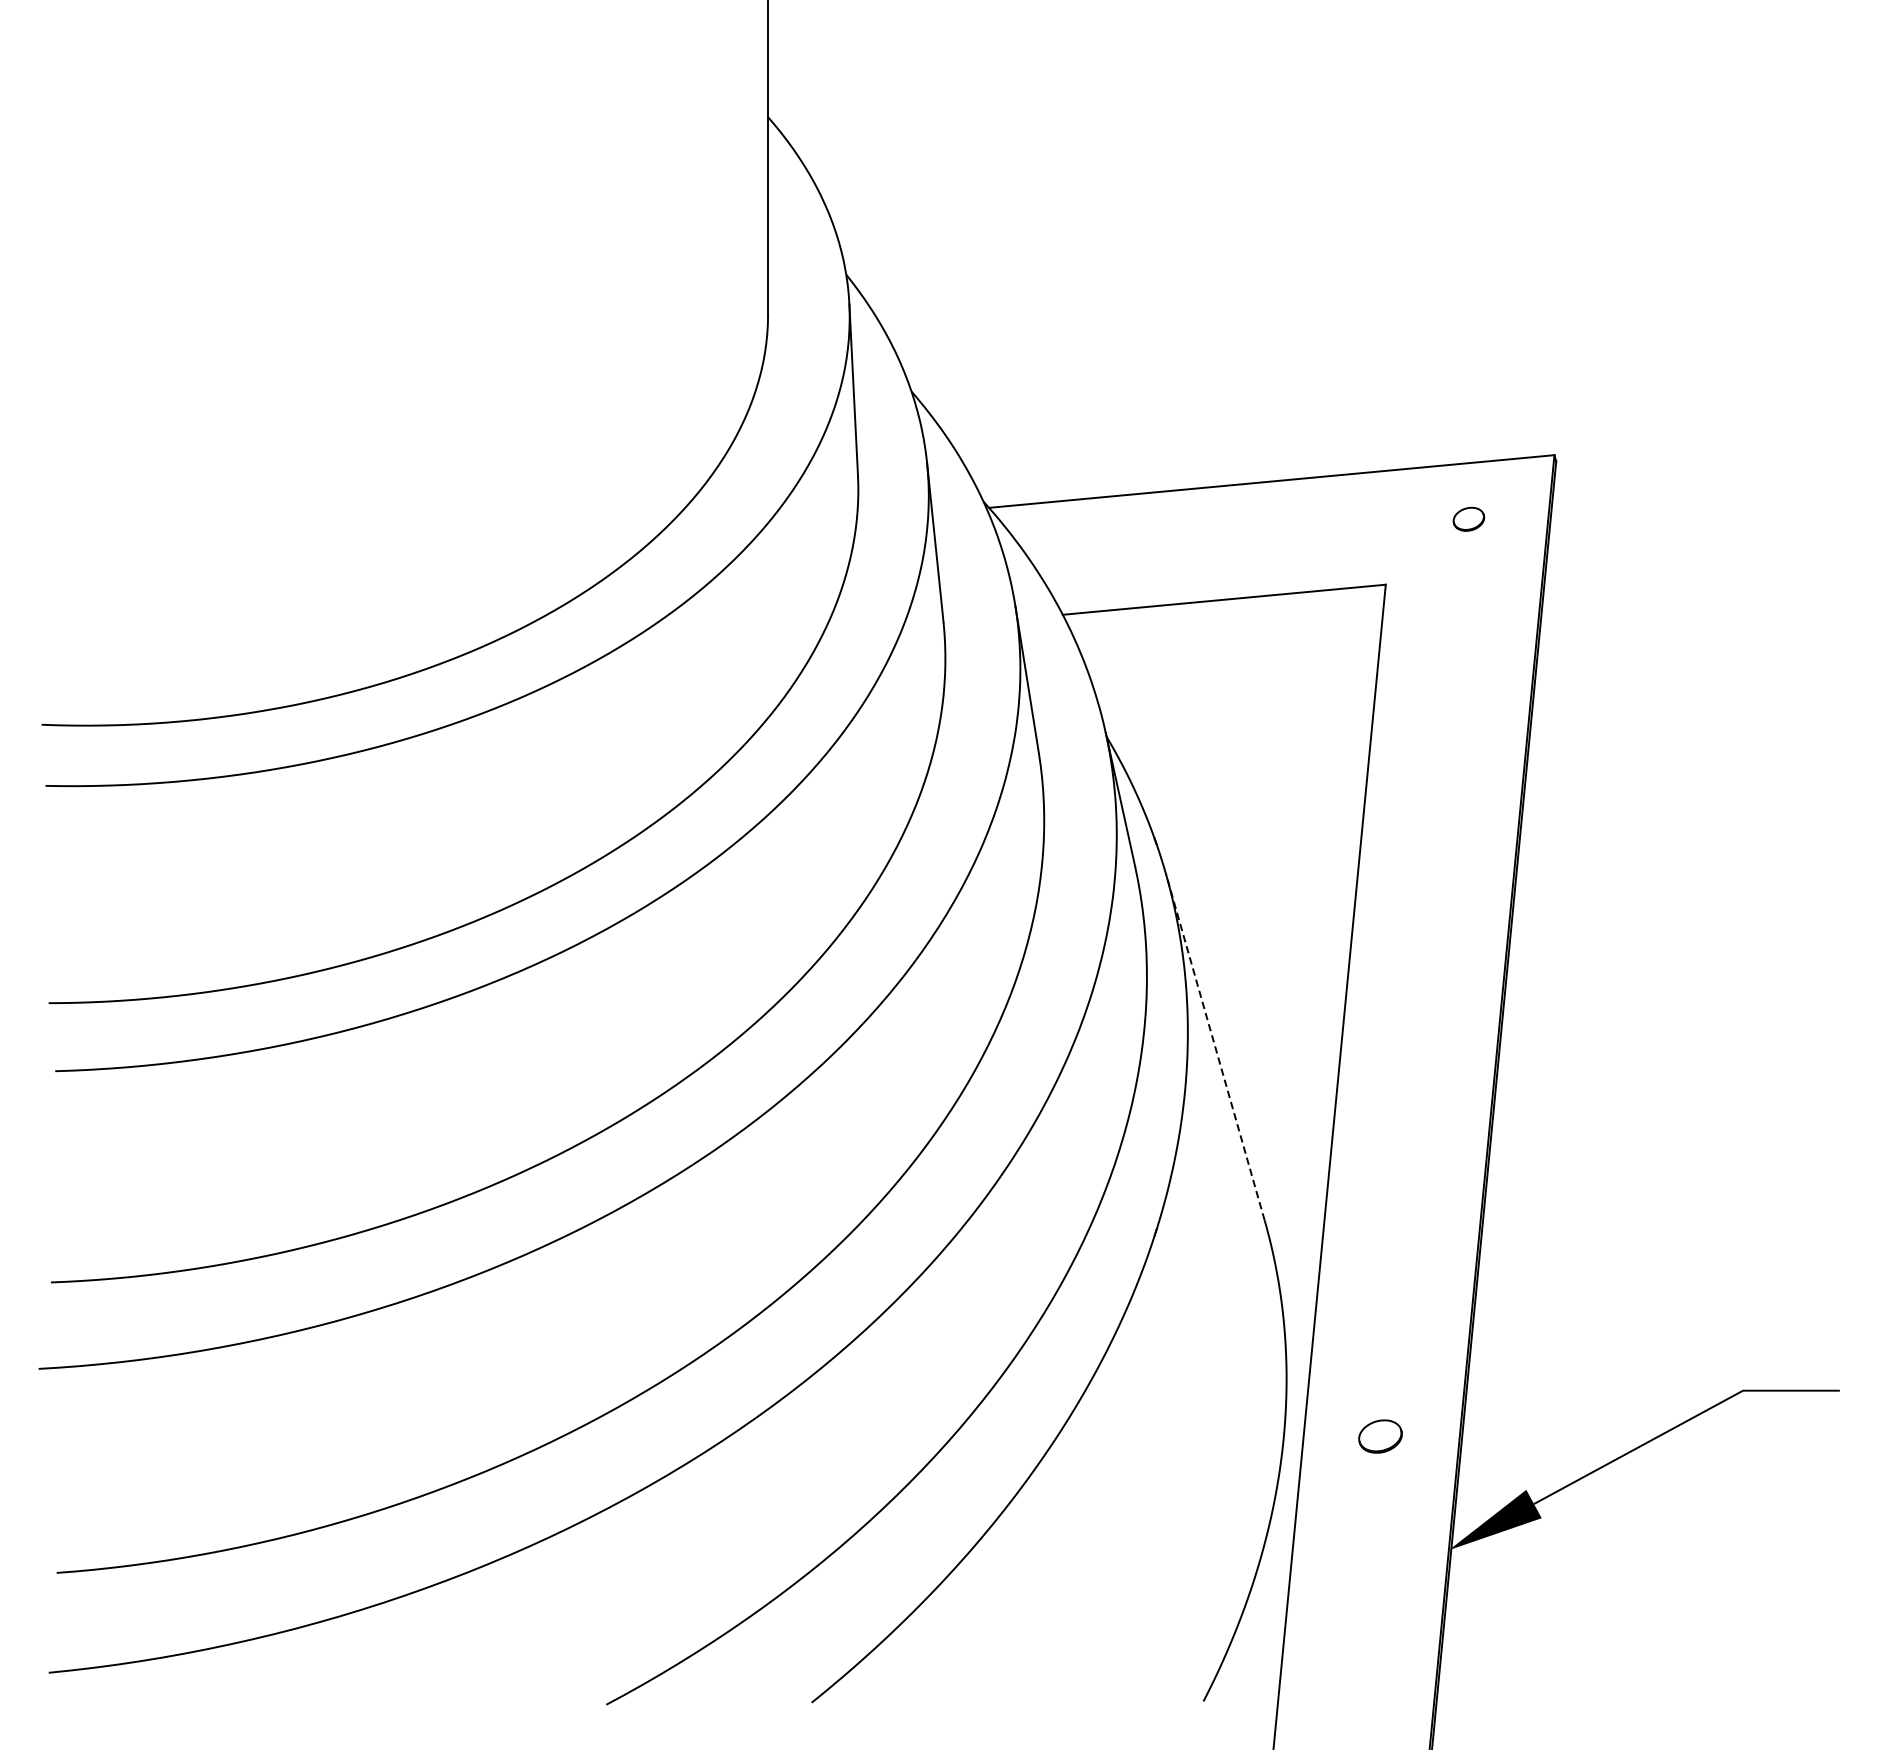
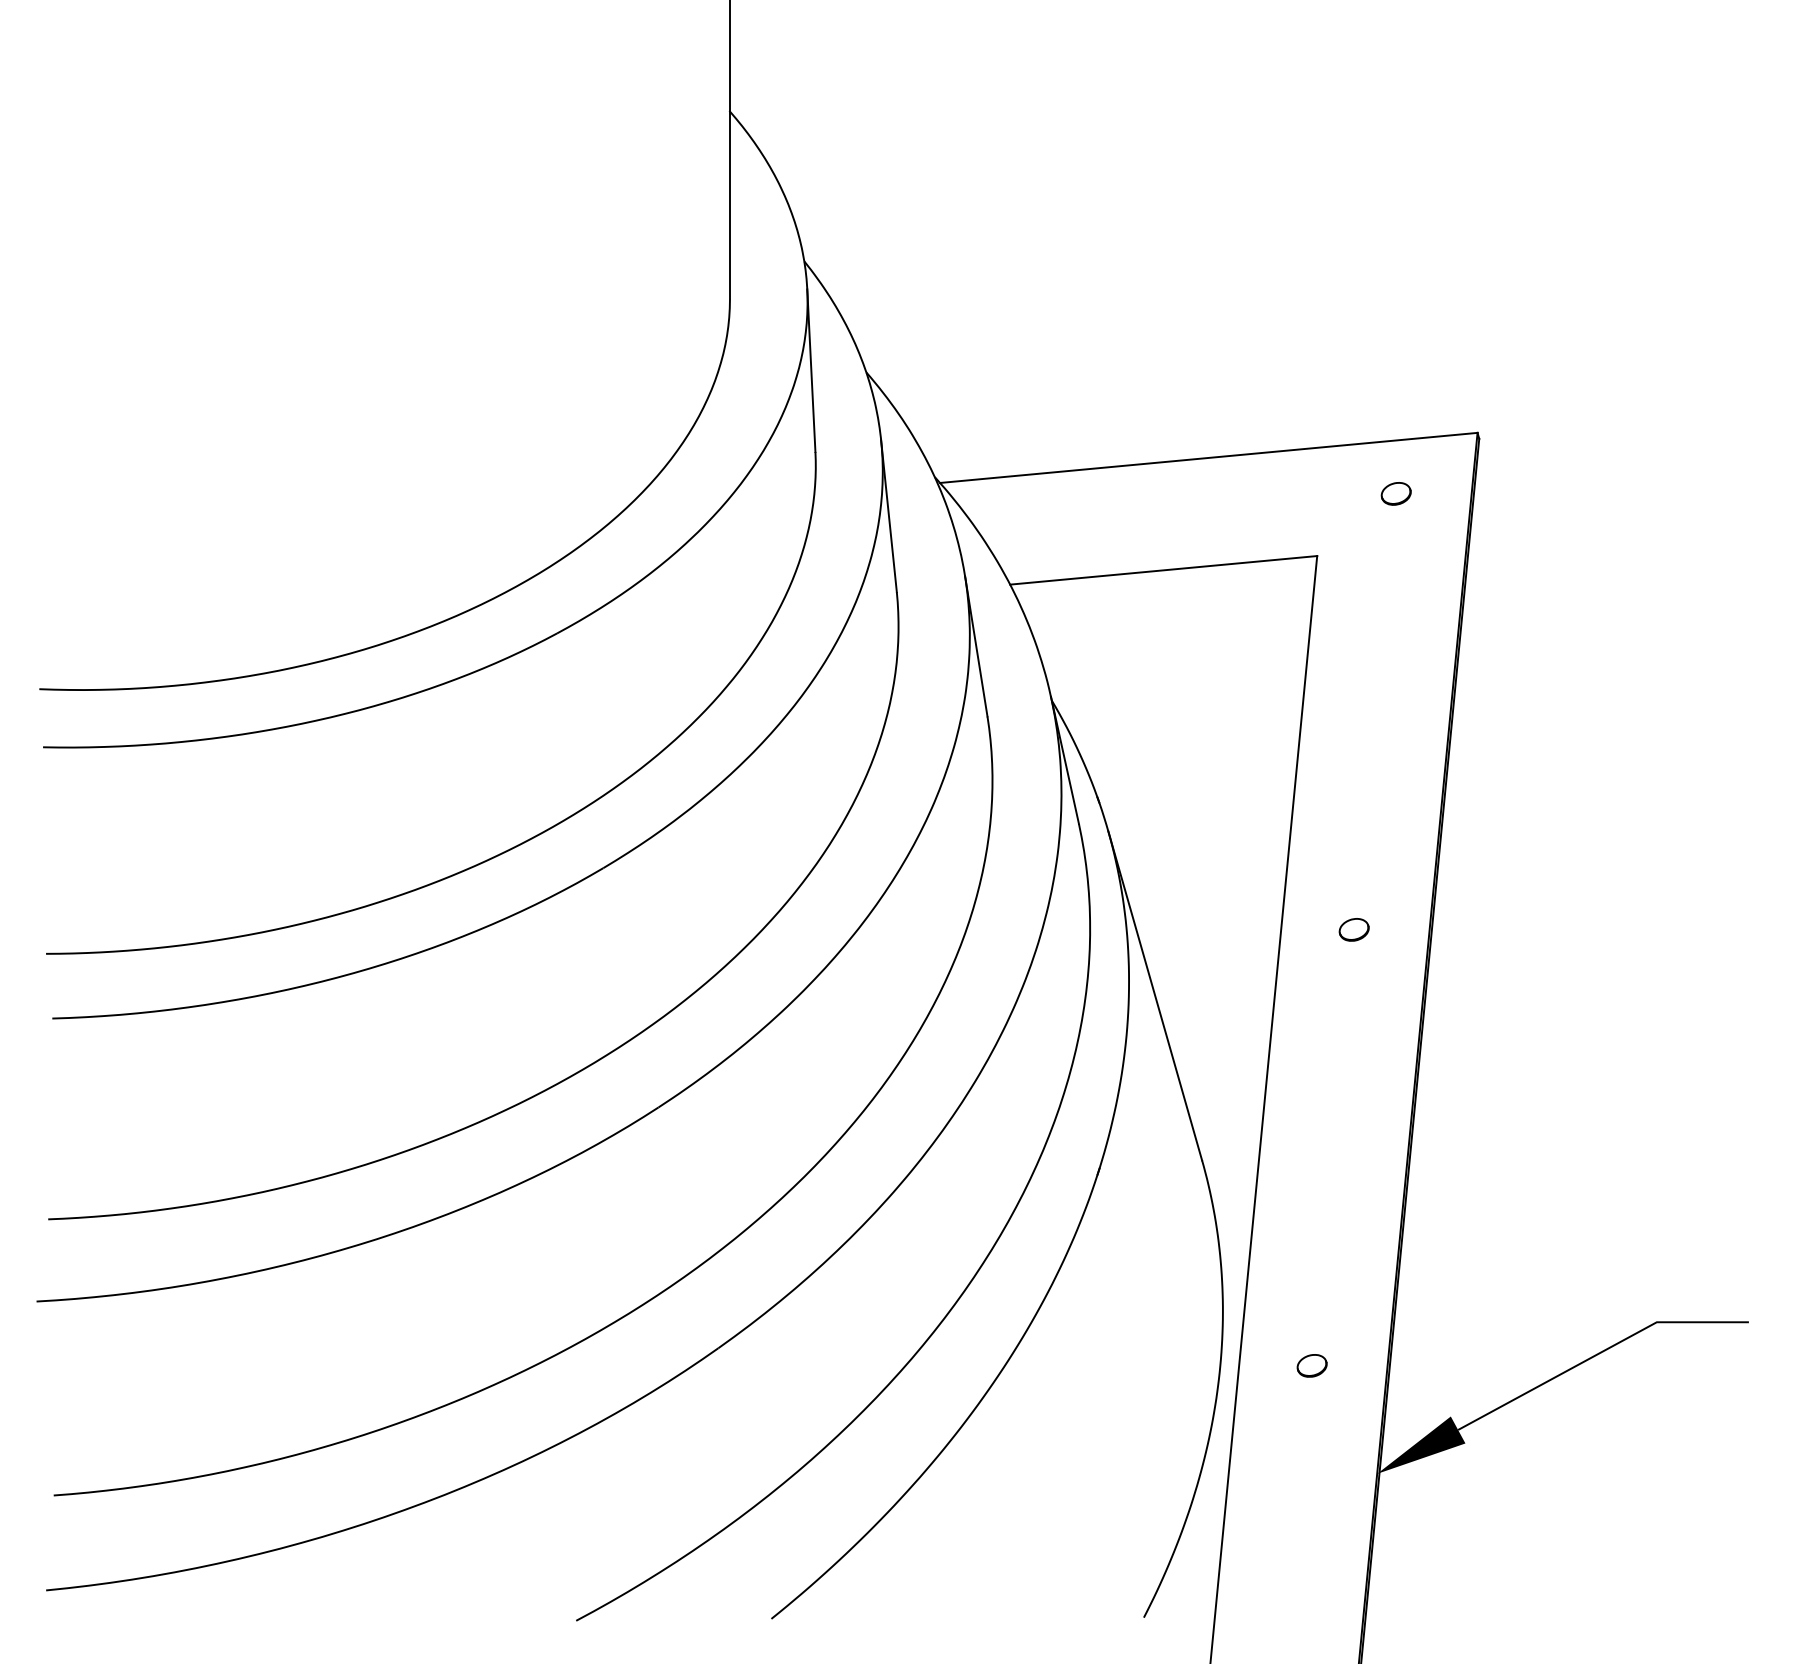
part: (1423, 977) -> (1353, 929), added
line: (1215, 1046) -> (1155, 995), dashed -> solid
part: (1379, 1436) -> (1311, 1365), size x0.71

